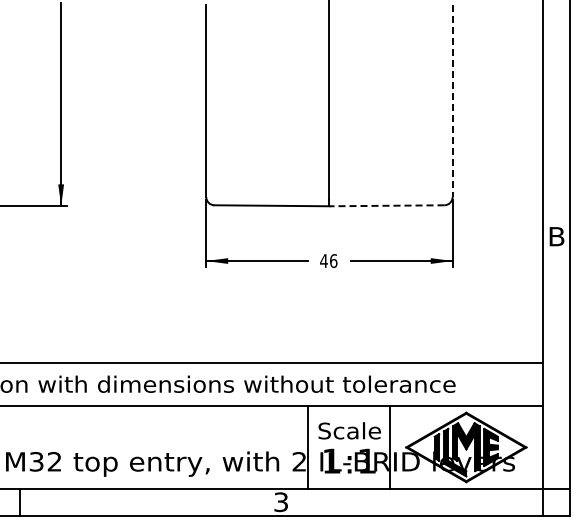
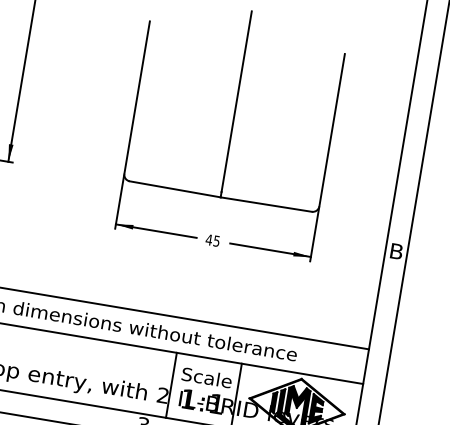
line: (452, 101) -> (331, 130), dashed -> solid
line: (386, 205) -> (265, 204), dashed -> solid
text: (333, 261) -> (216, 241), 46 -> 45

